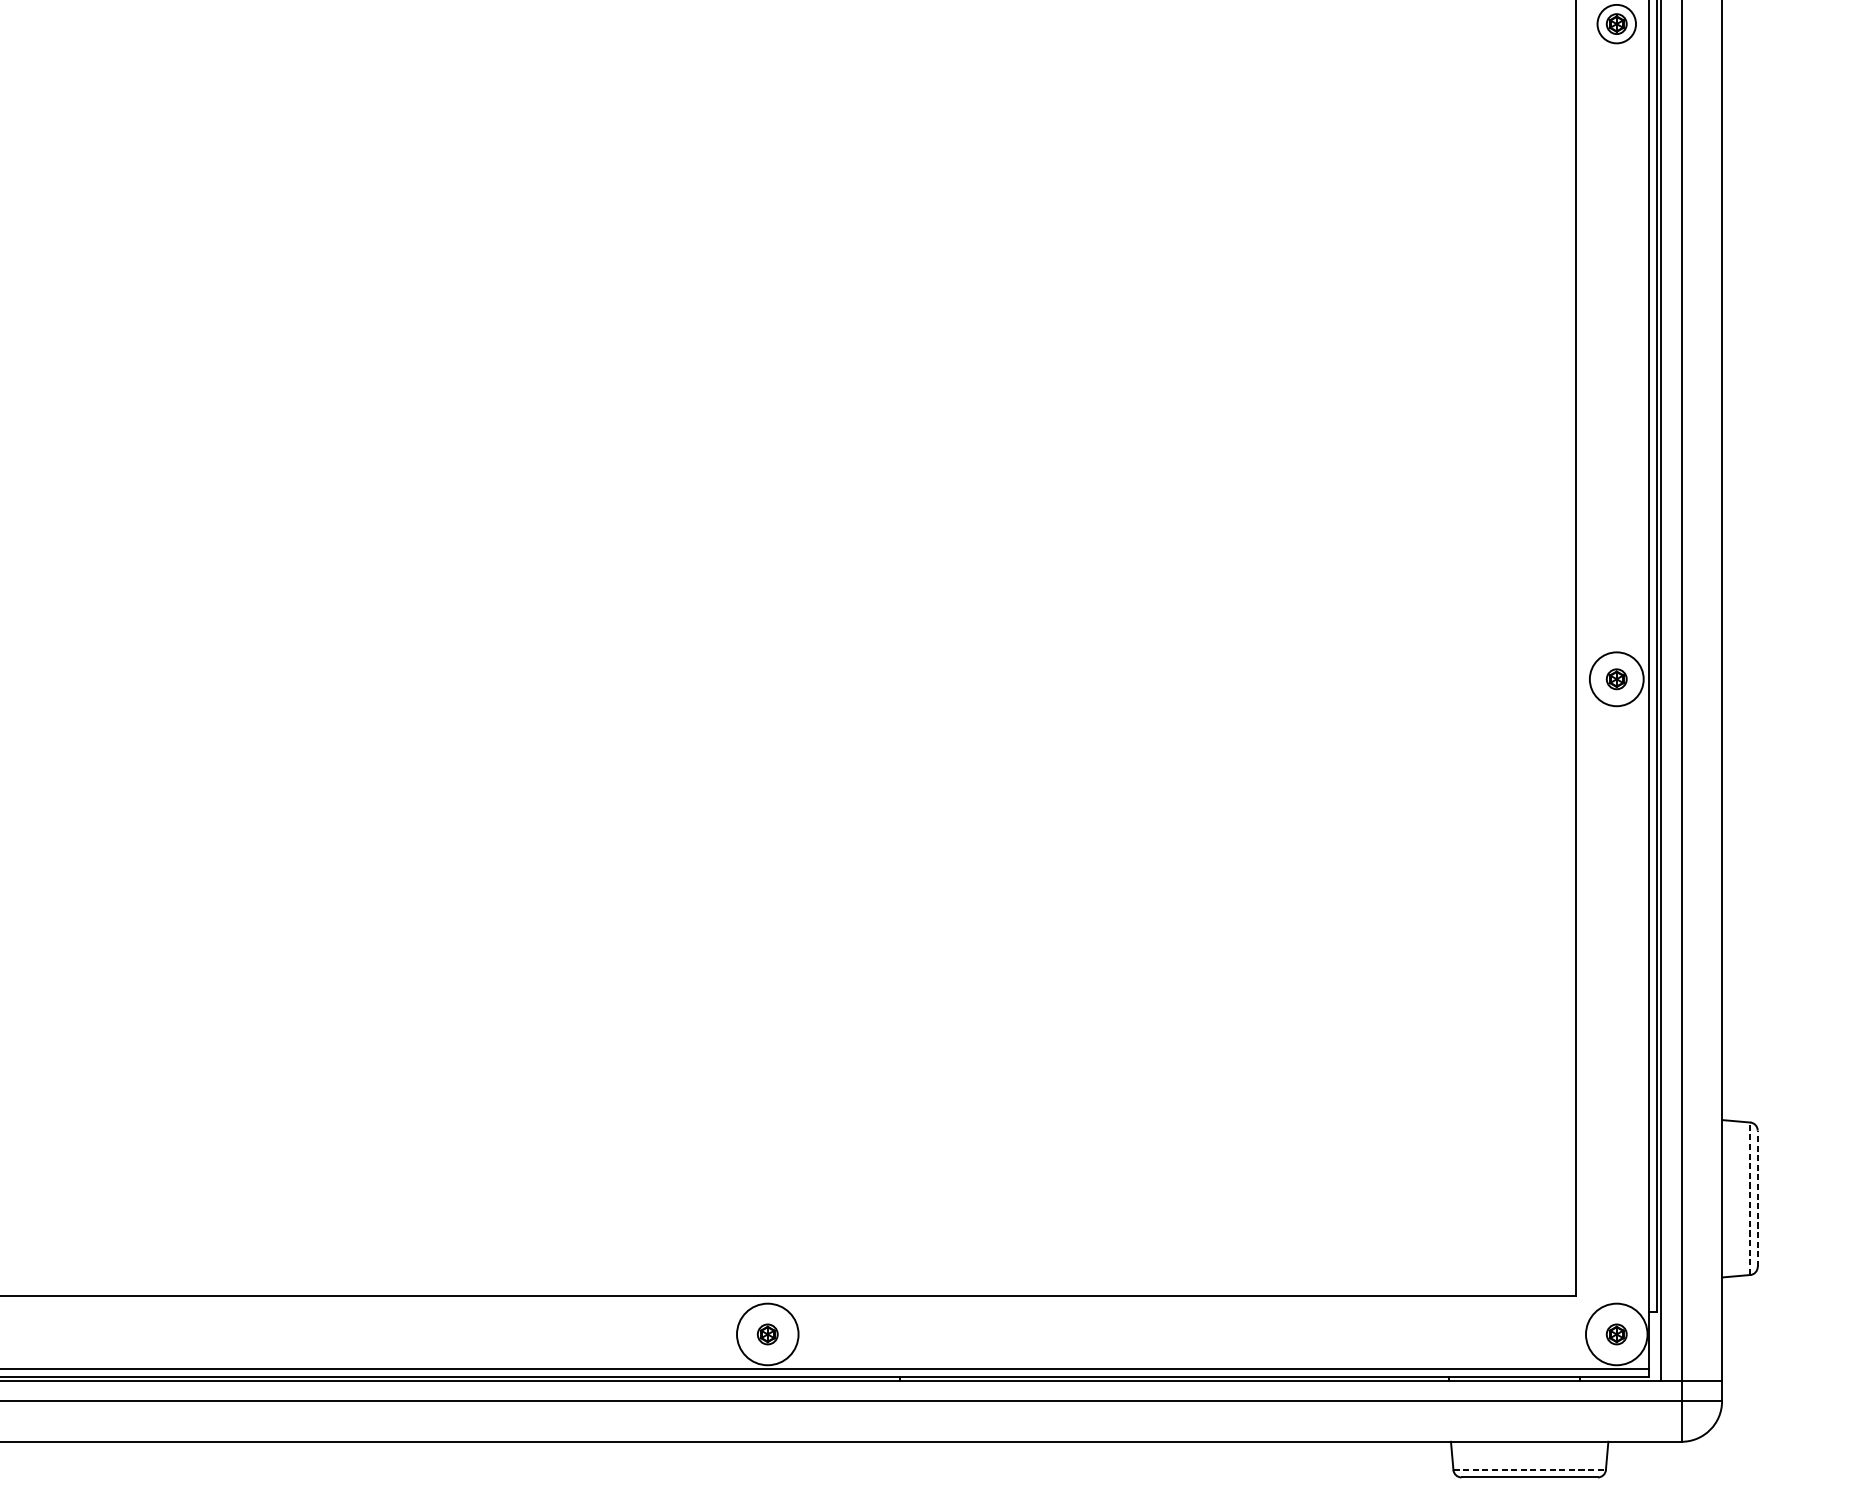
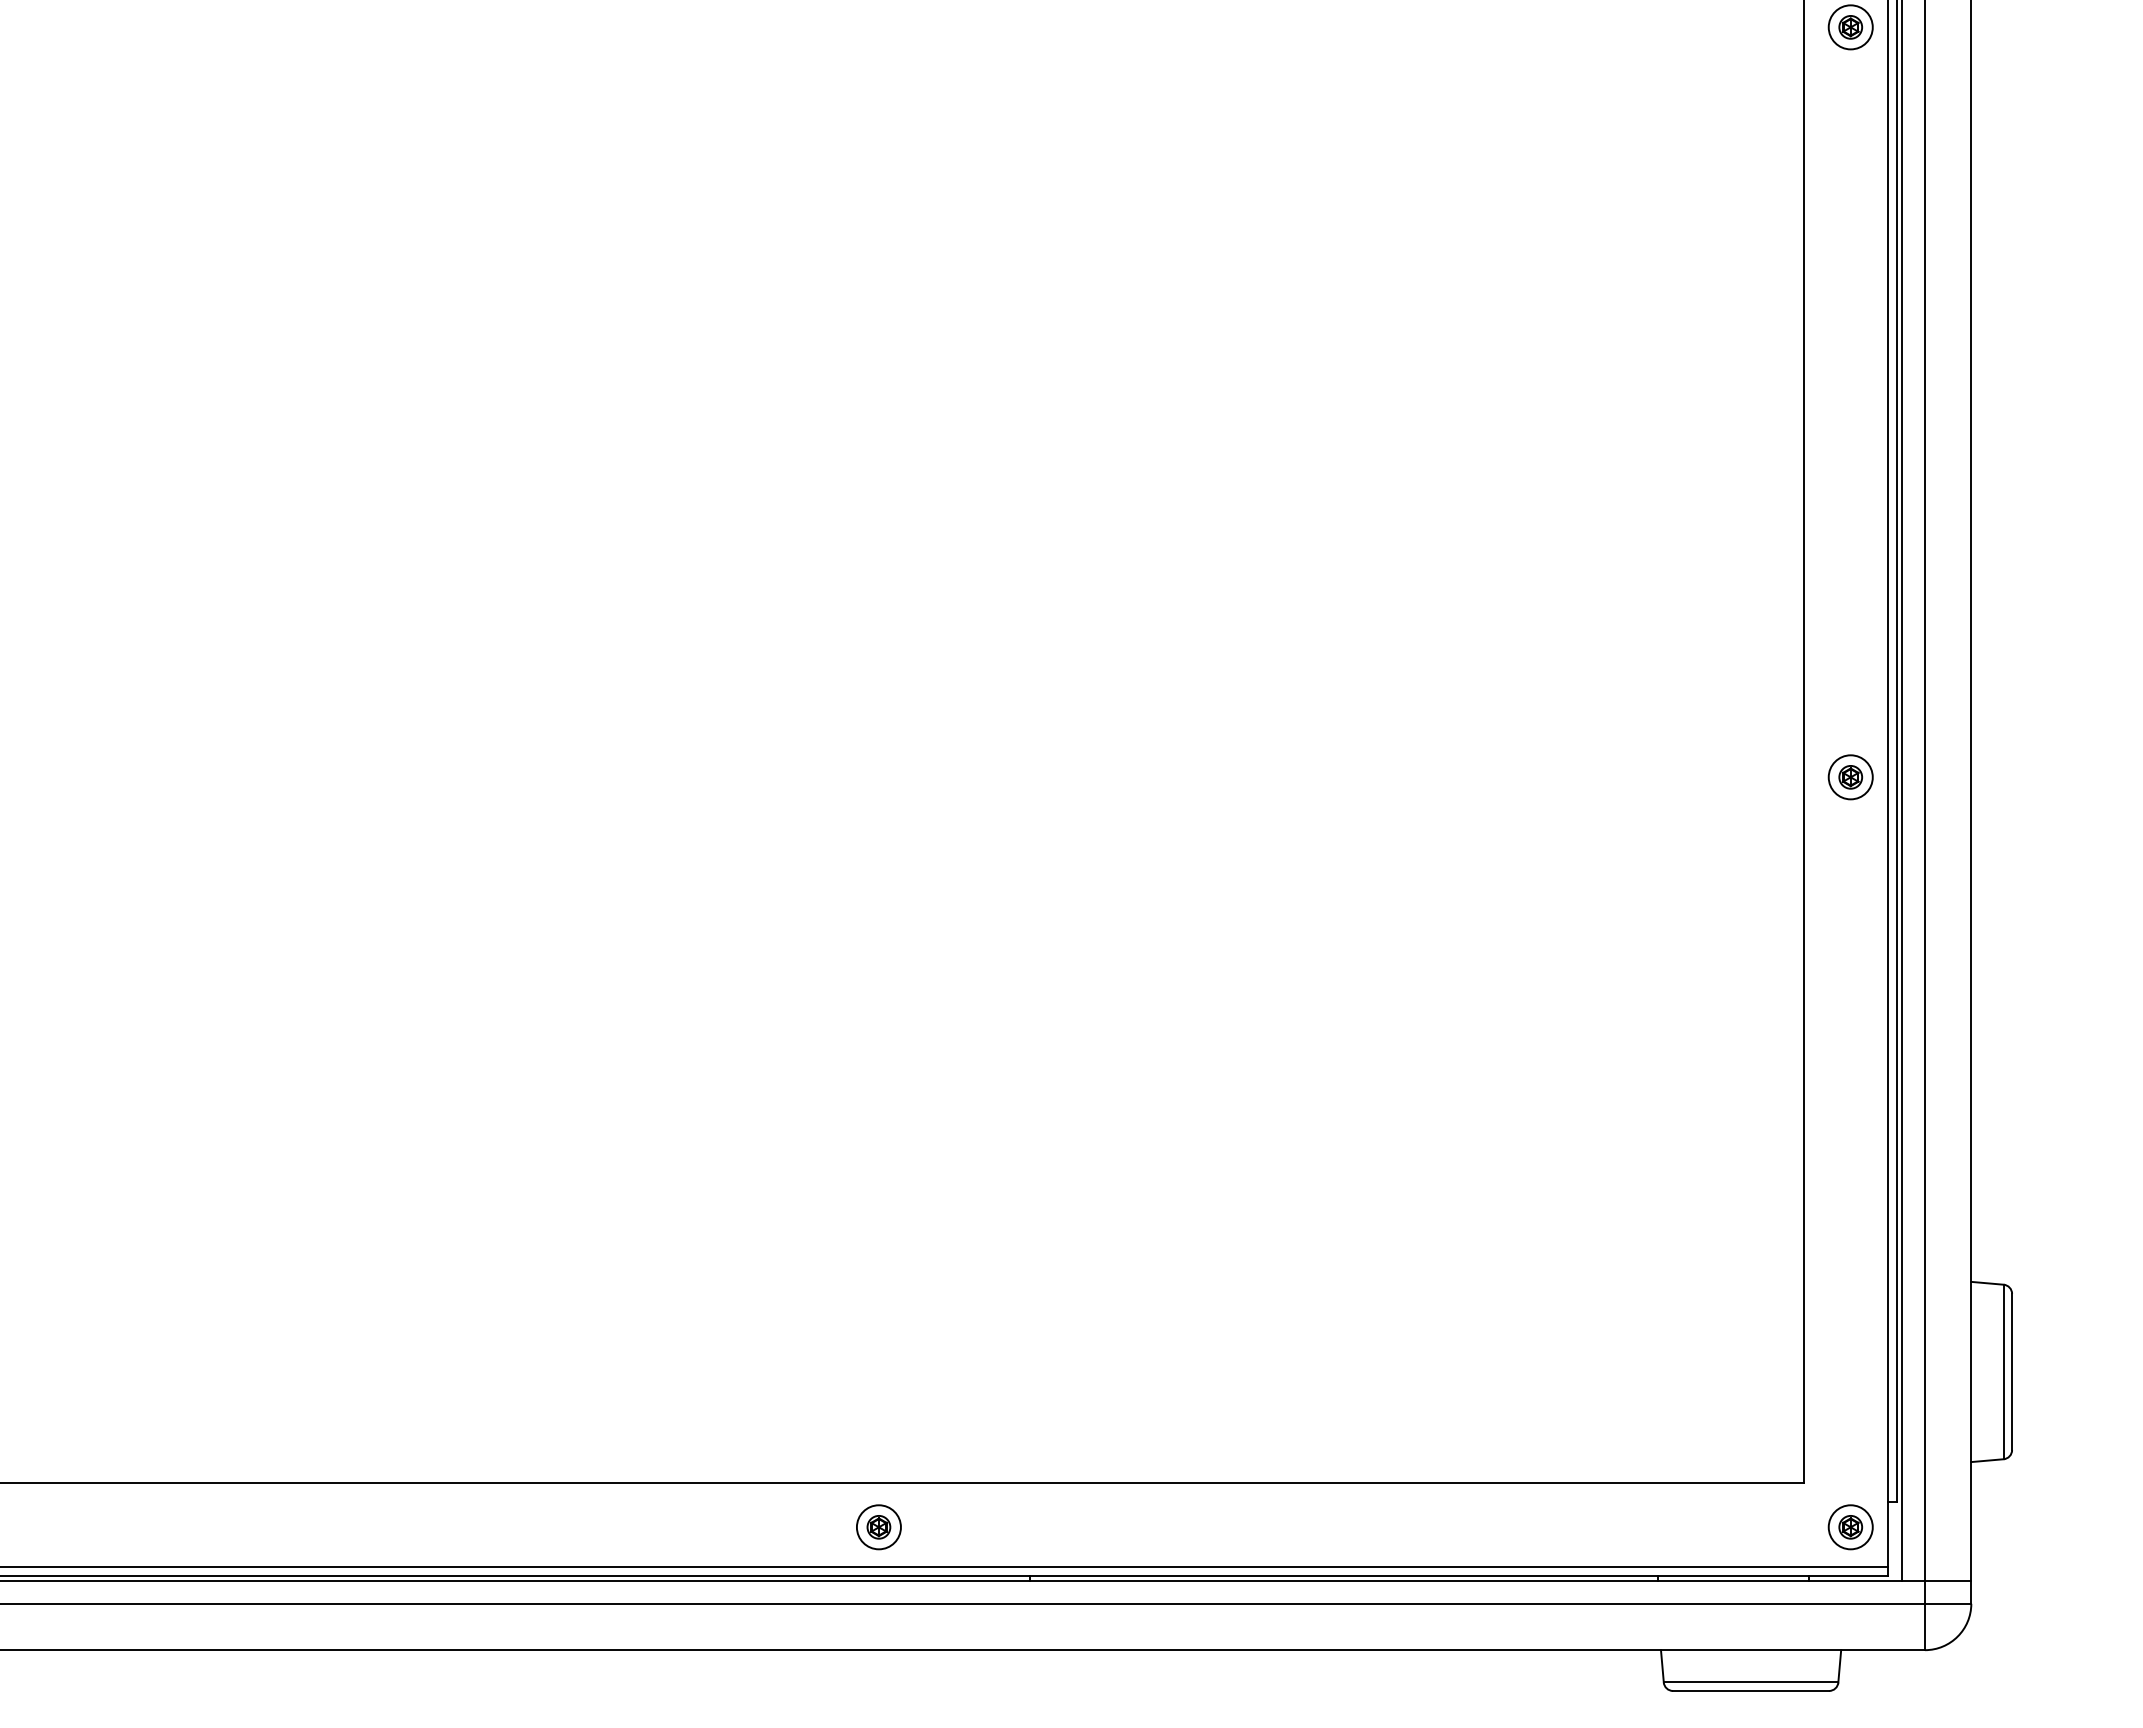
circle: (1616, 679) -> (1850, 777), size x0.71
line: (1750, 1198) -> (2003, 1371), dashed -> solid
line: (1758, 1198) -> (2012, 1371), dashed -> solid
circle: (767, 1334) -> (878, 1527), size x0.62
circle: (1616, 1334) -> (1850, 1527), size x0.62
line: (1530, 1470) -> (1751, 1682), dashed -> solid

